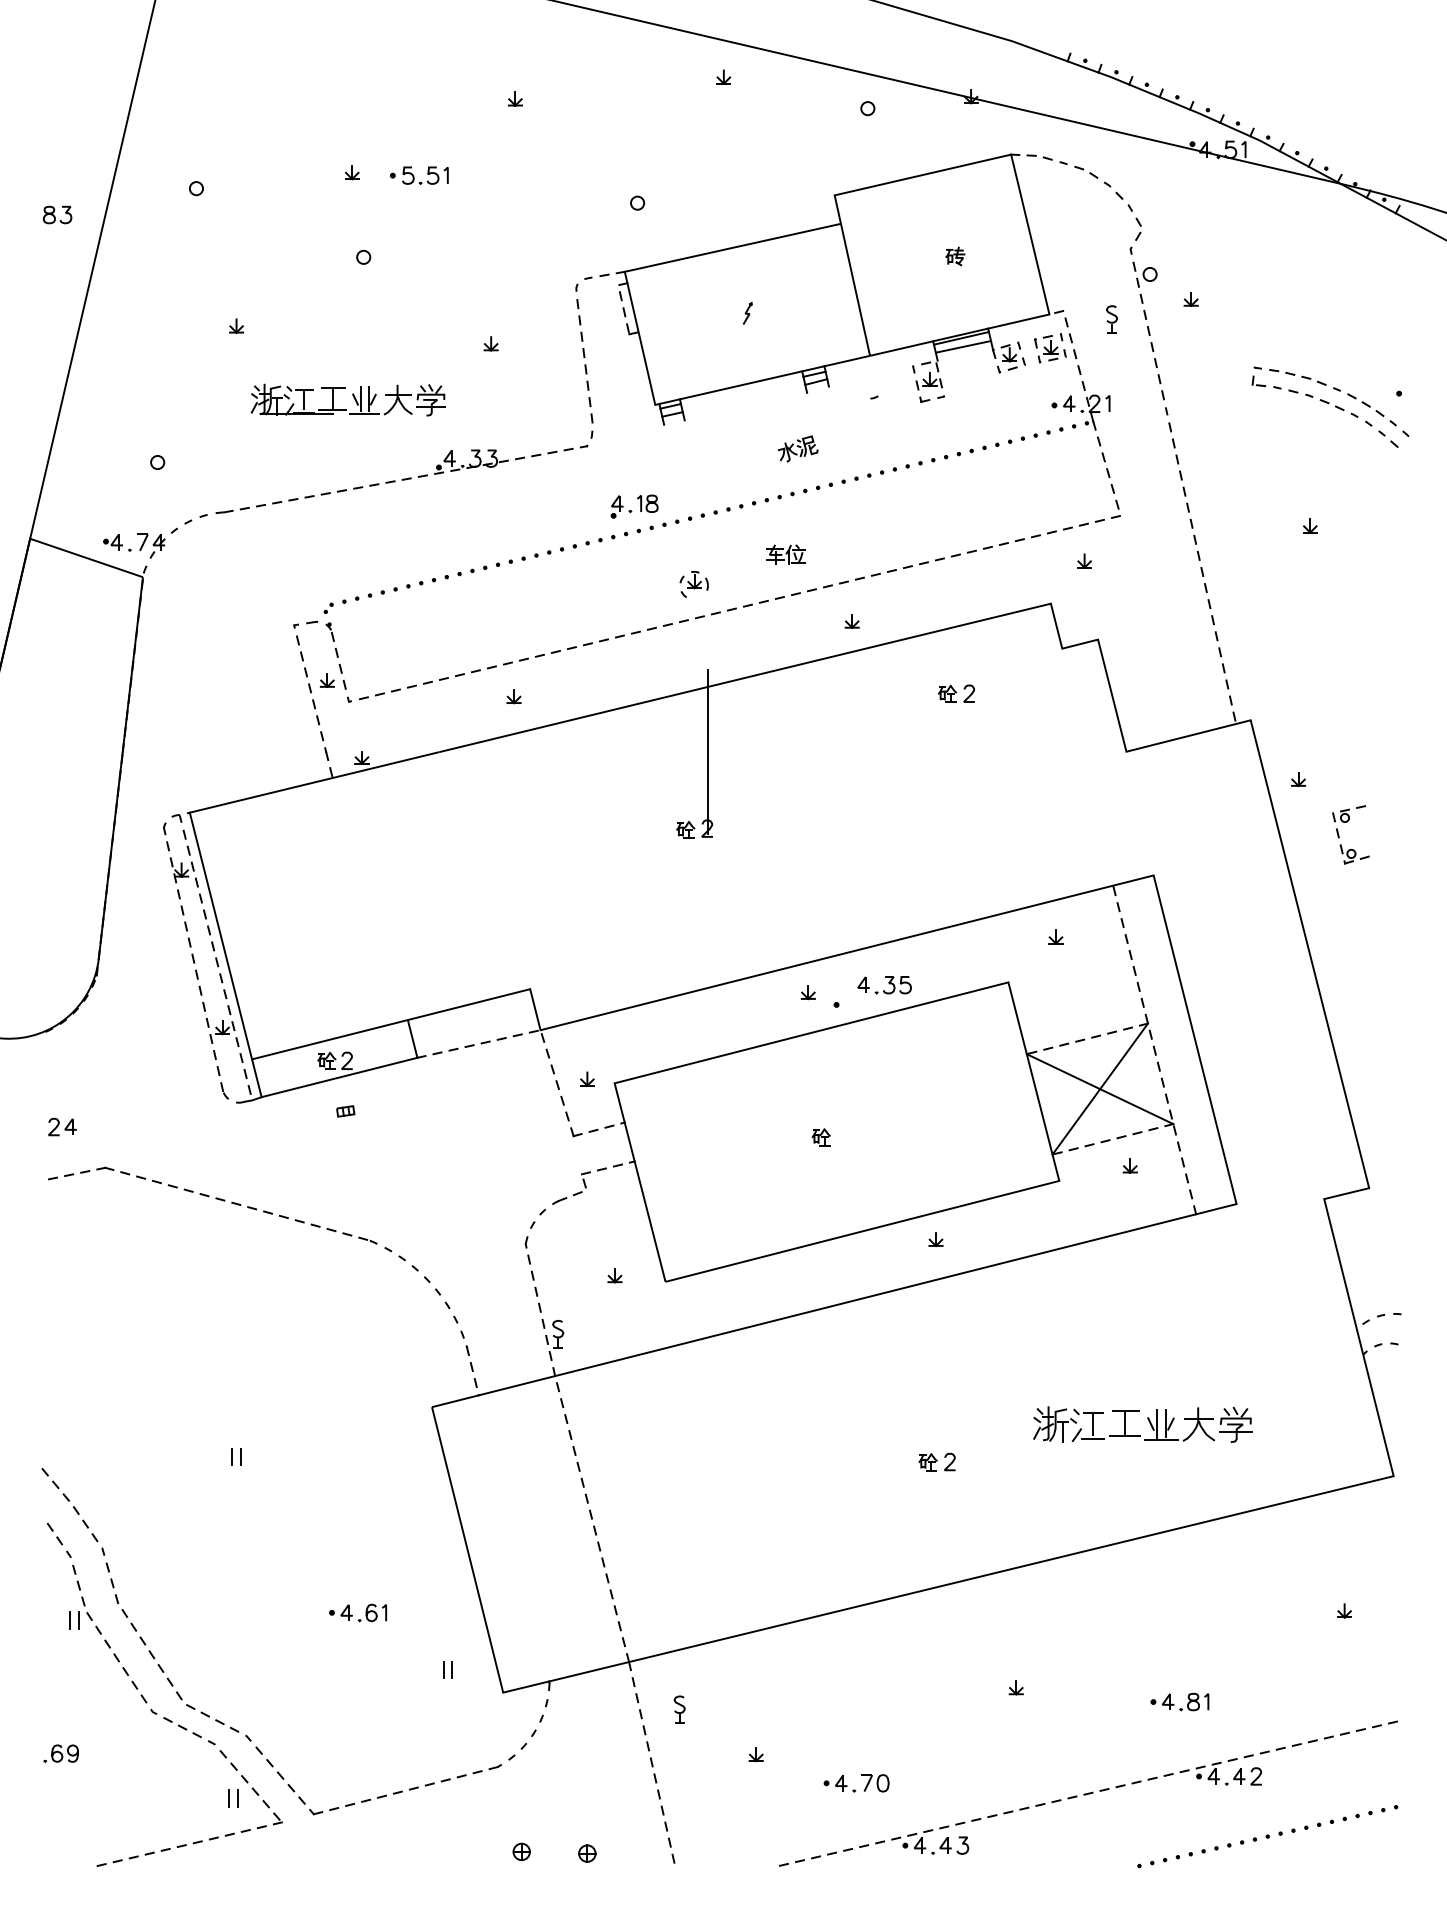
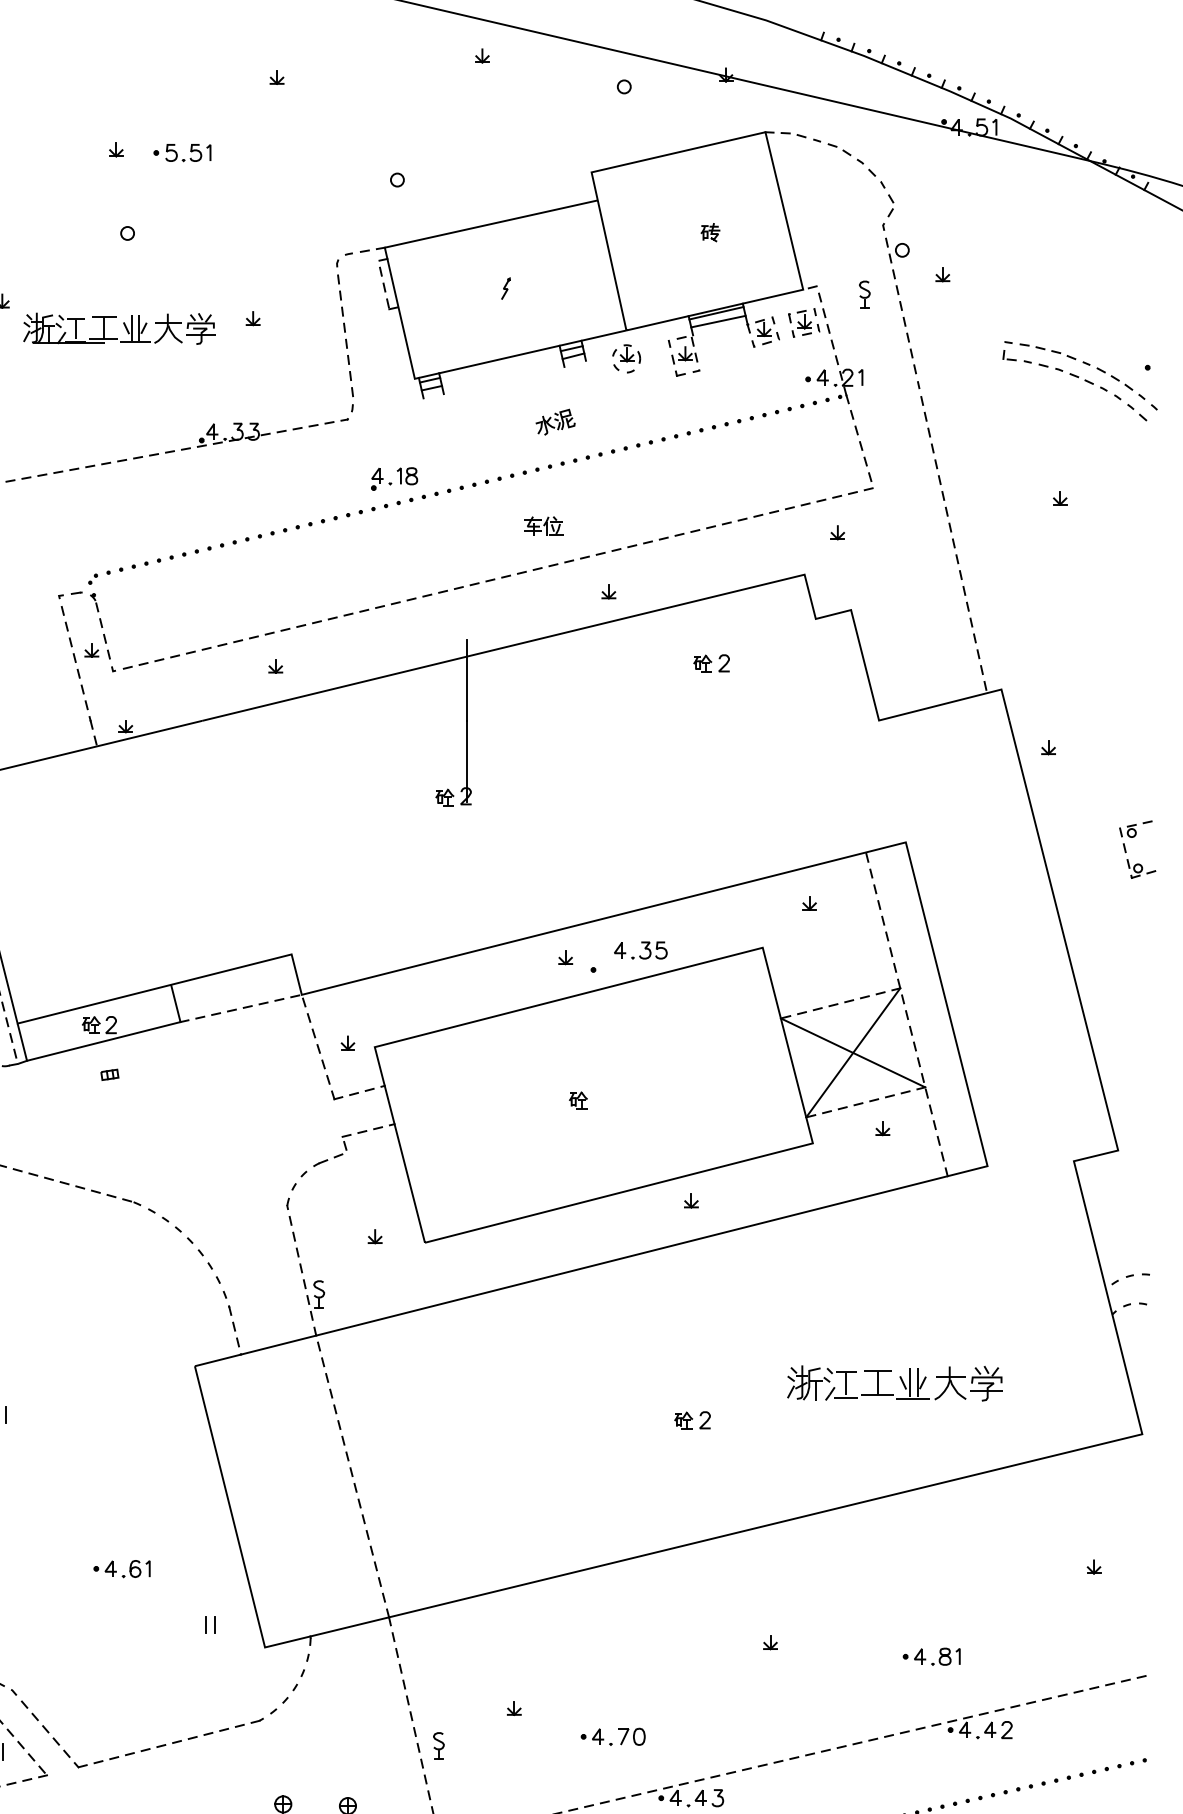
part: (353, 397) -> (124, 326), moved
part: (693, 584) -> (625, 357), moved
part: (1339, 834) -> (1126, 849), moved
part: (679, 1709) -> (438, 1745), moved

